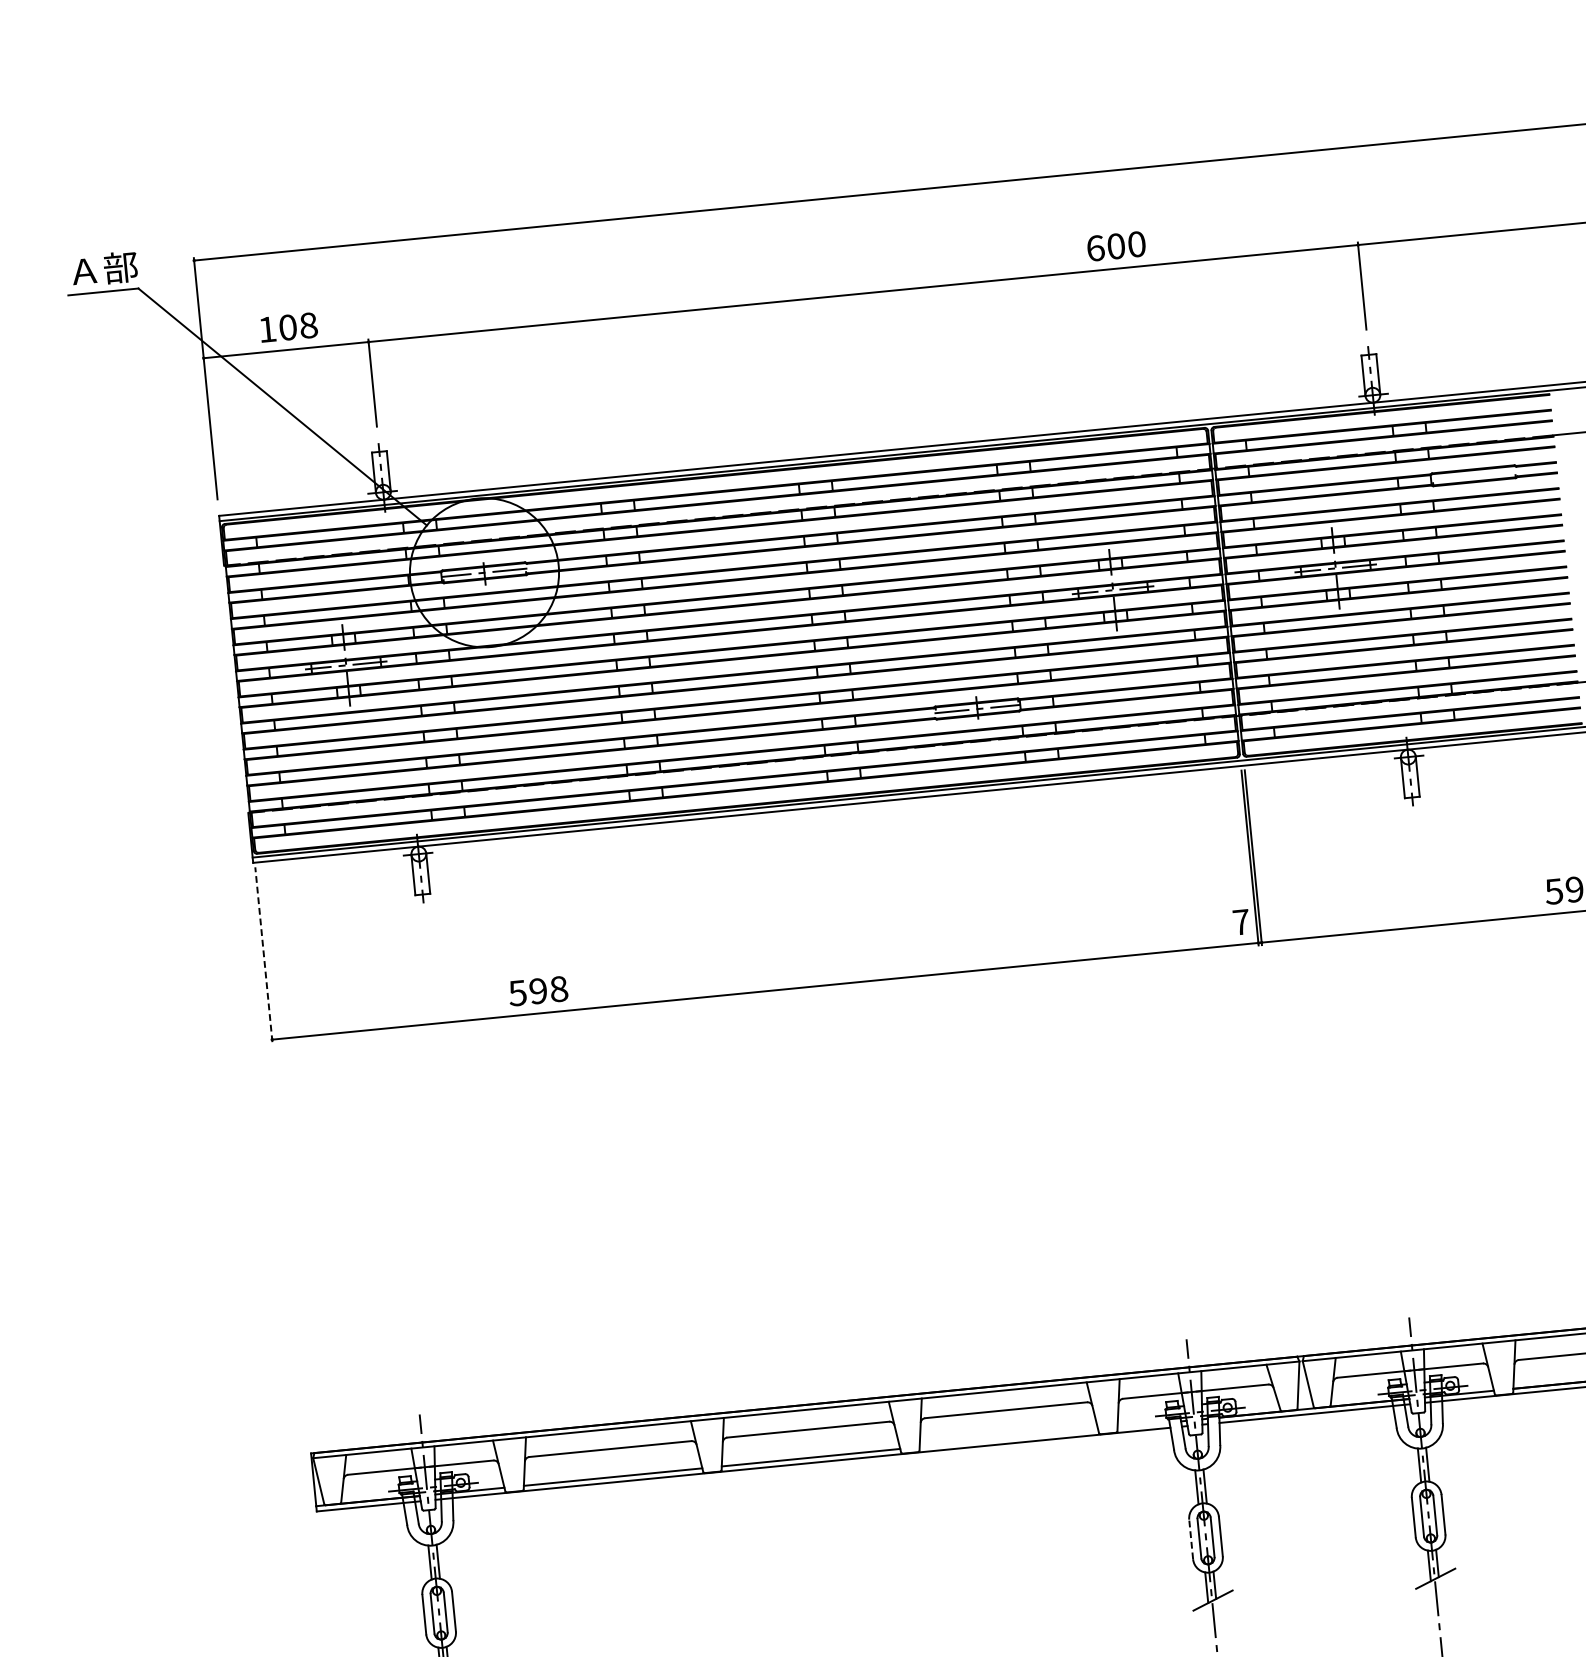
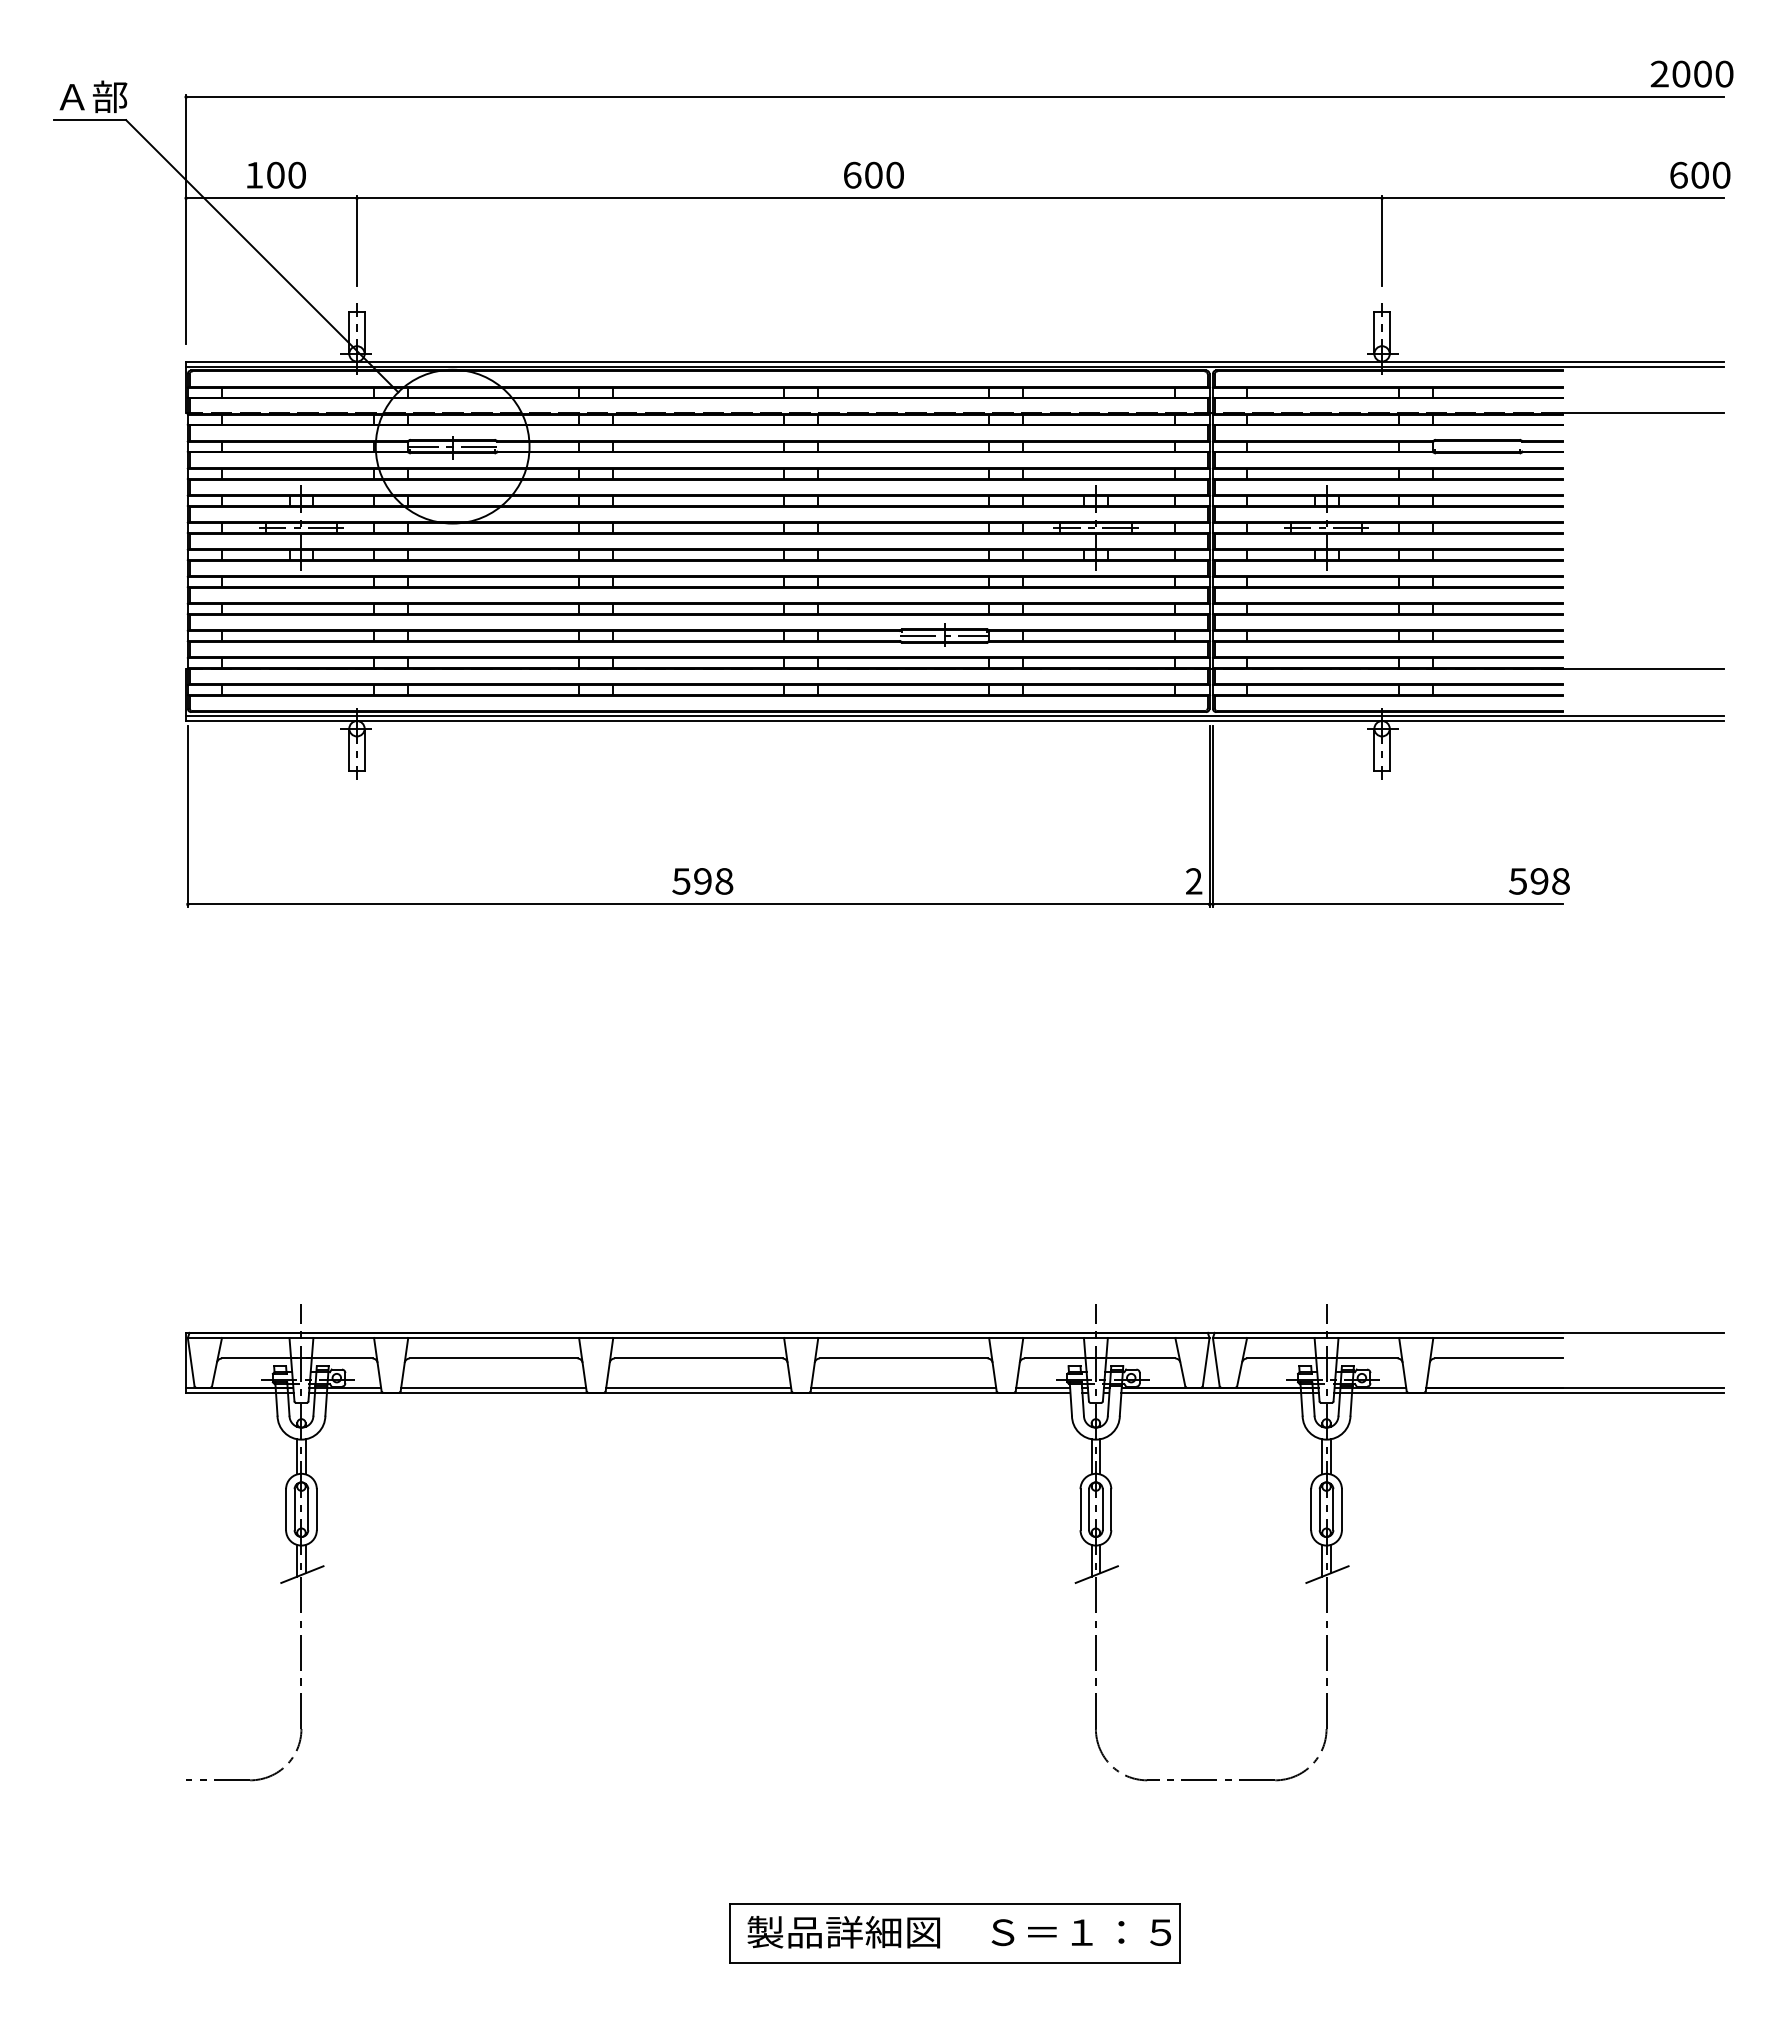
text: (1115, 245) -> (873, 174), moved
text: (309, 325) -> (297, 175), 108 -> 100
text: (1241, 922) -> (1194, 881), 7 -> 2
line: (263, 954) -> (187, 816), dashed -> solid
text: (538, 991) -> (702, 881), moved
line: (1143, 1425) -> (1043, 1387), added
line: (1008, 1438) -> (903, 1387), added
line: (1191, 1539) -> (1080, 1509), dashed -> solid

